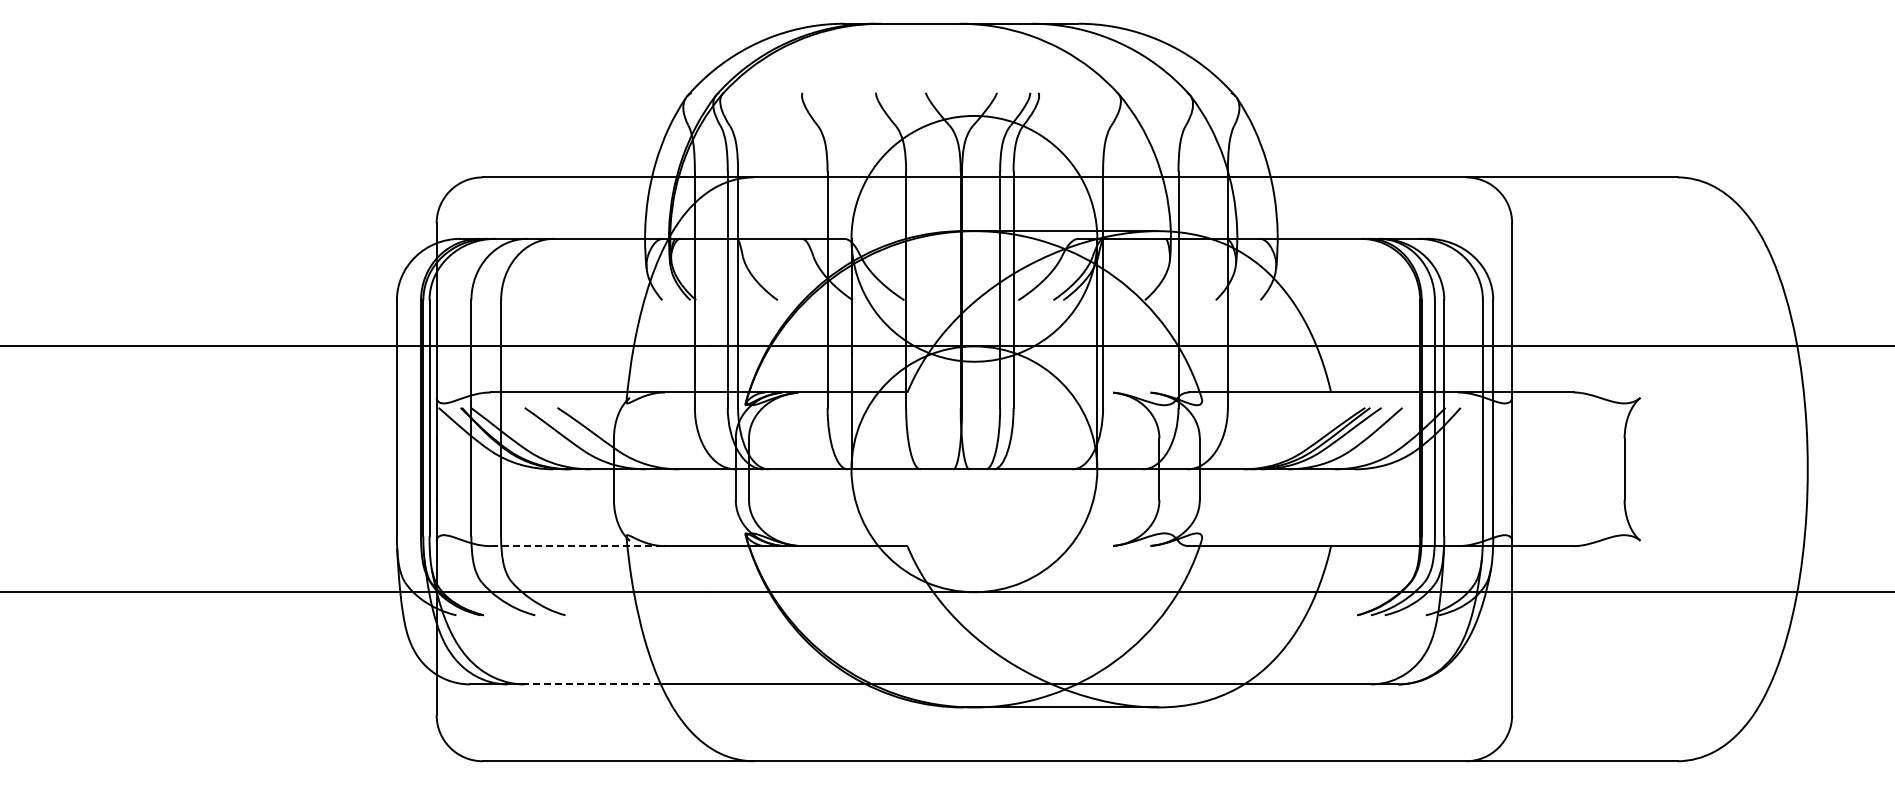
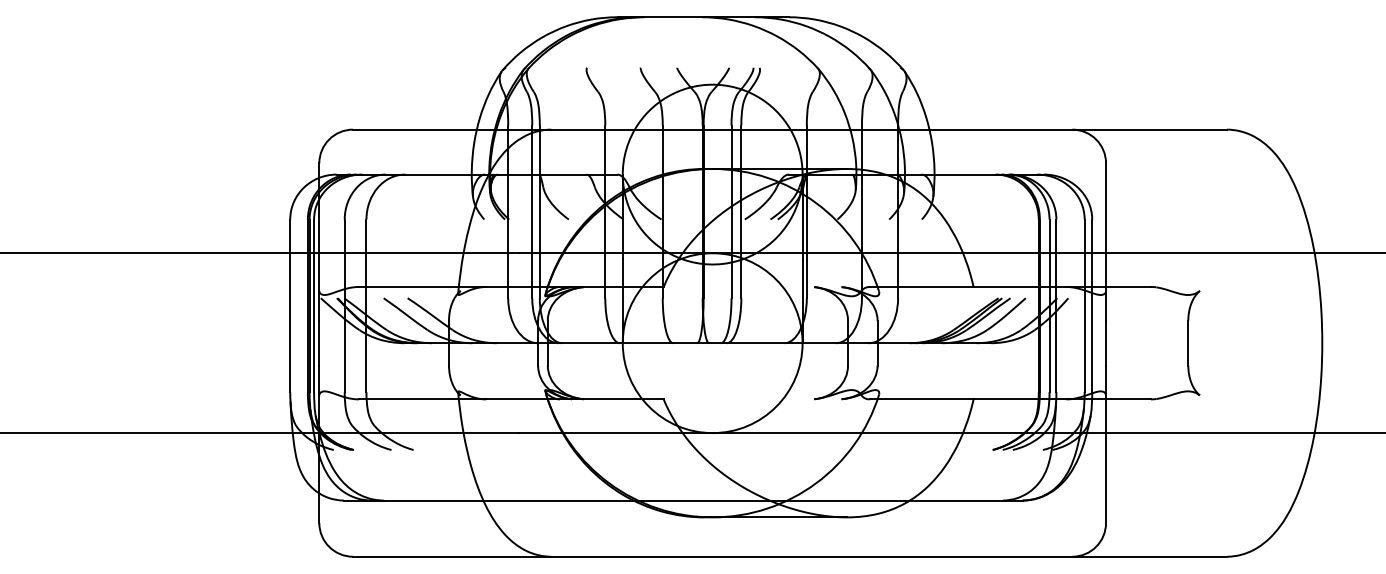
line: (578, 546) -> (423, 399), dashed -> solid
line: (592, 684) -> (433, 500), dashed -> solid

